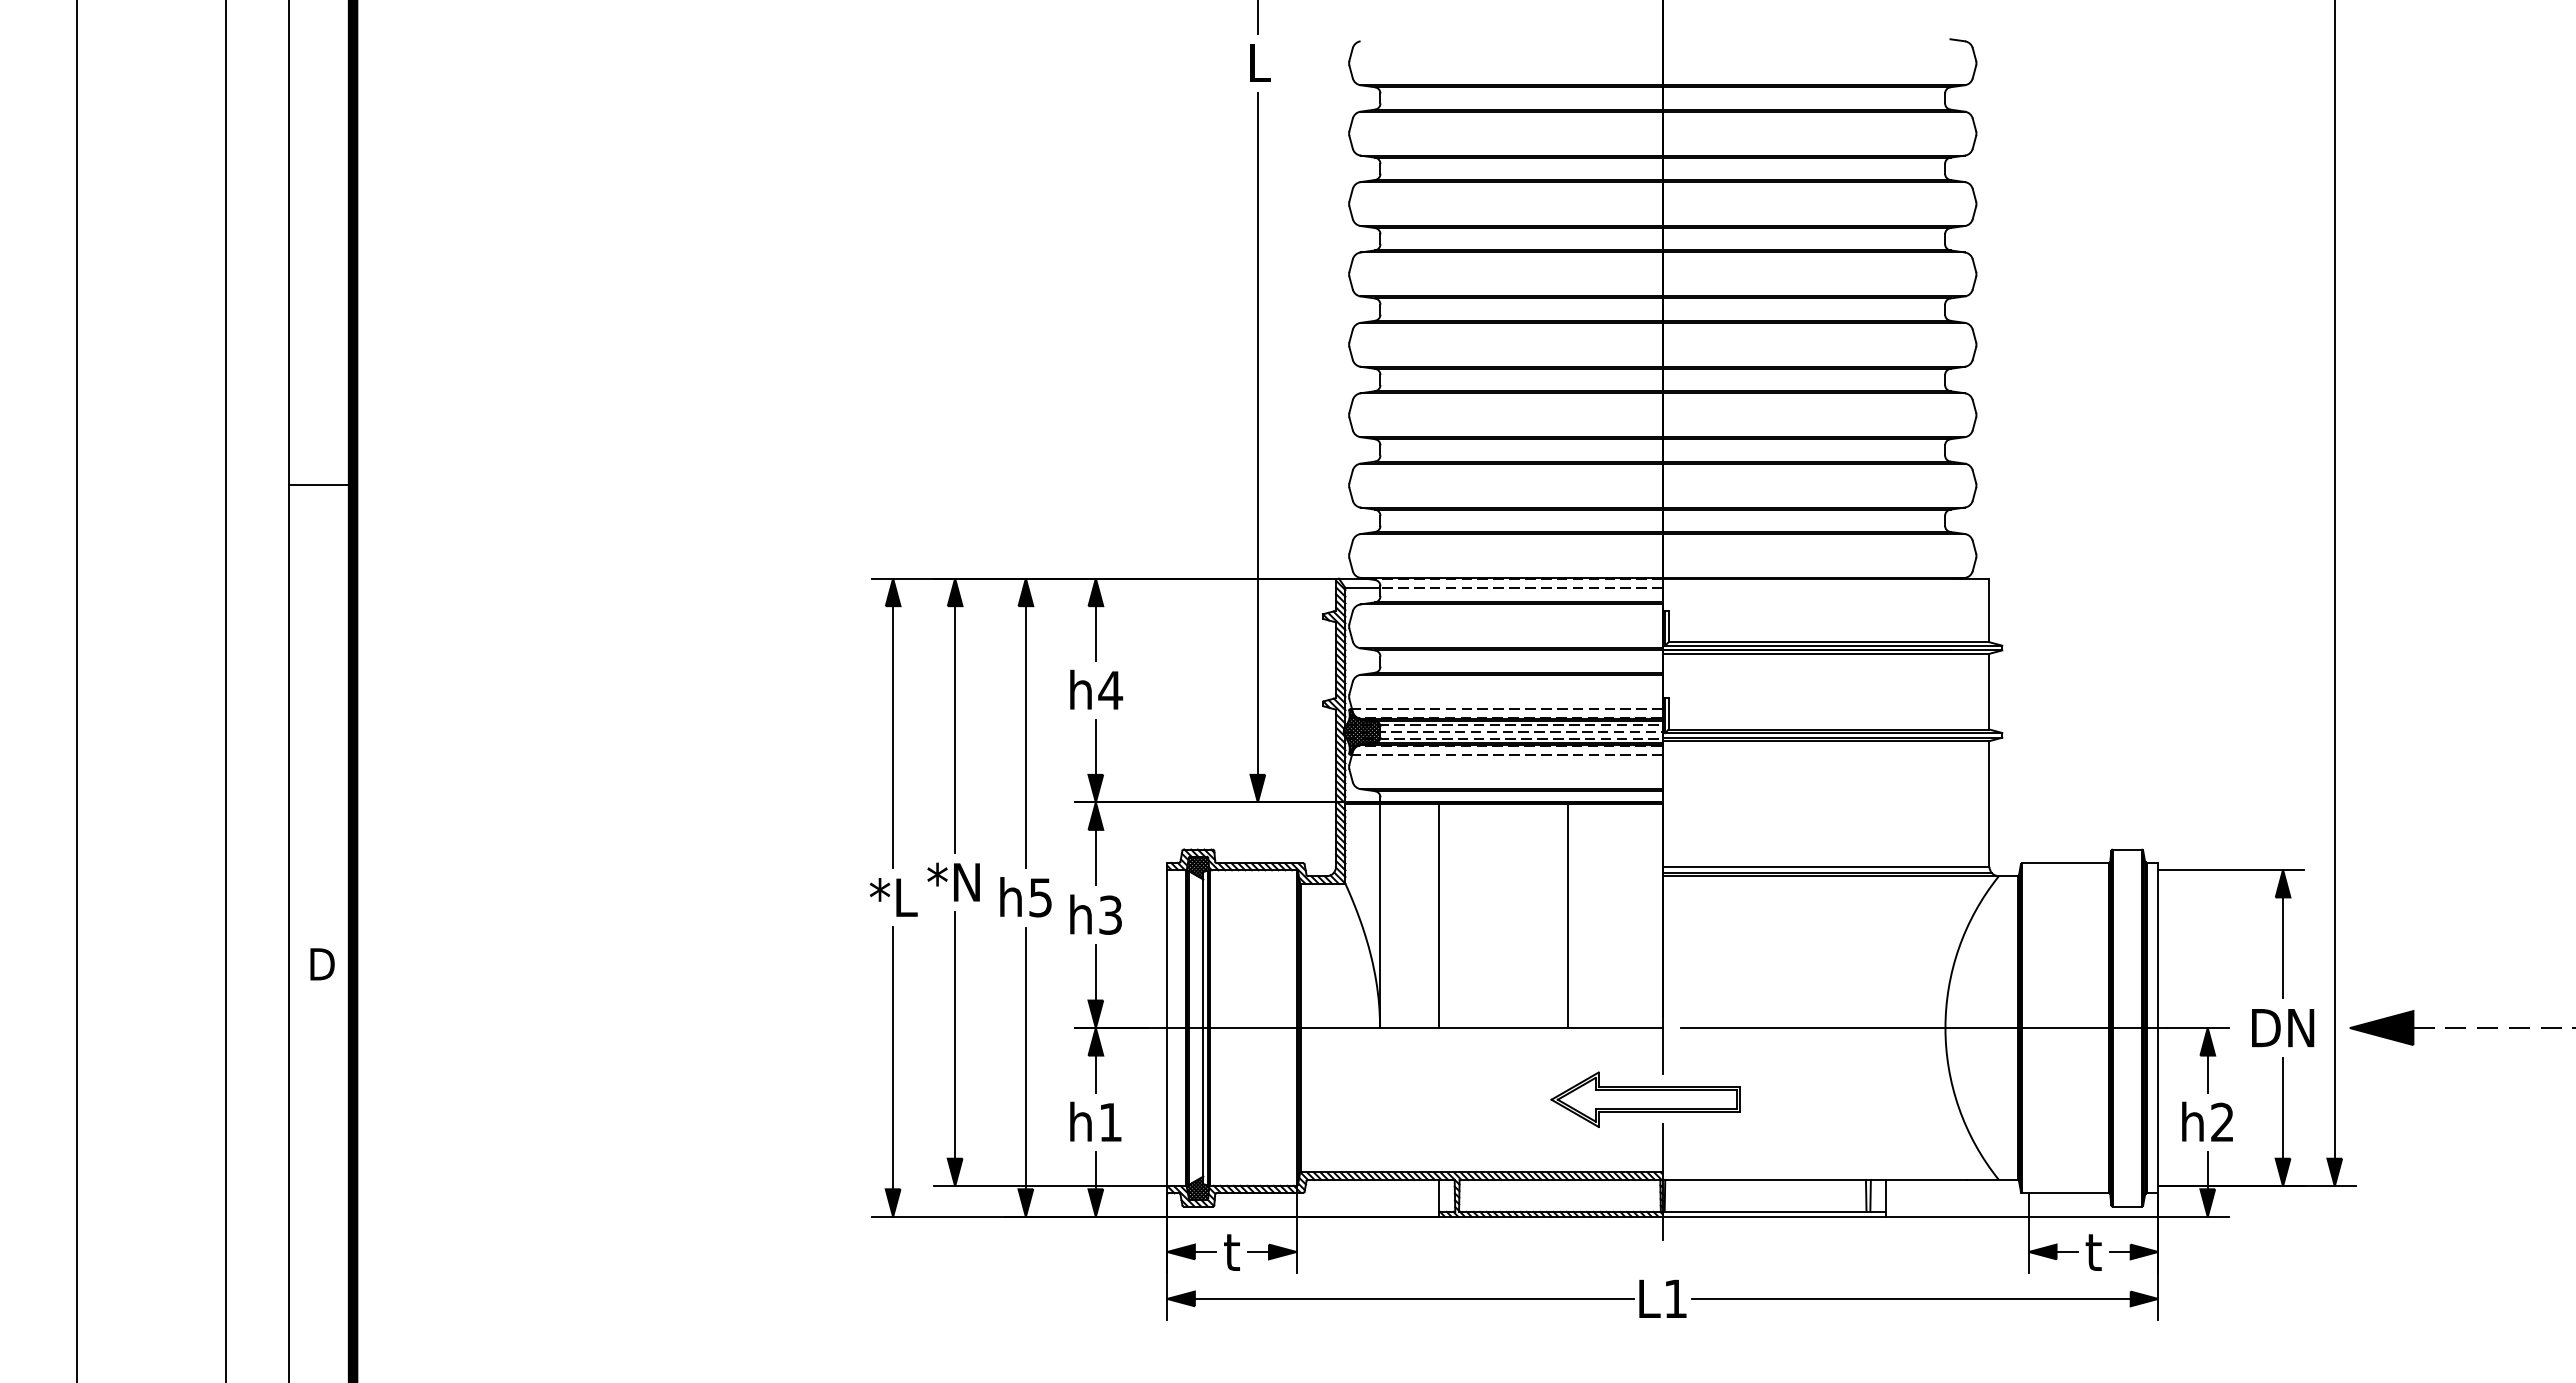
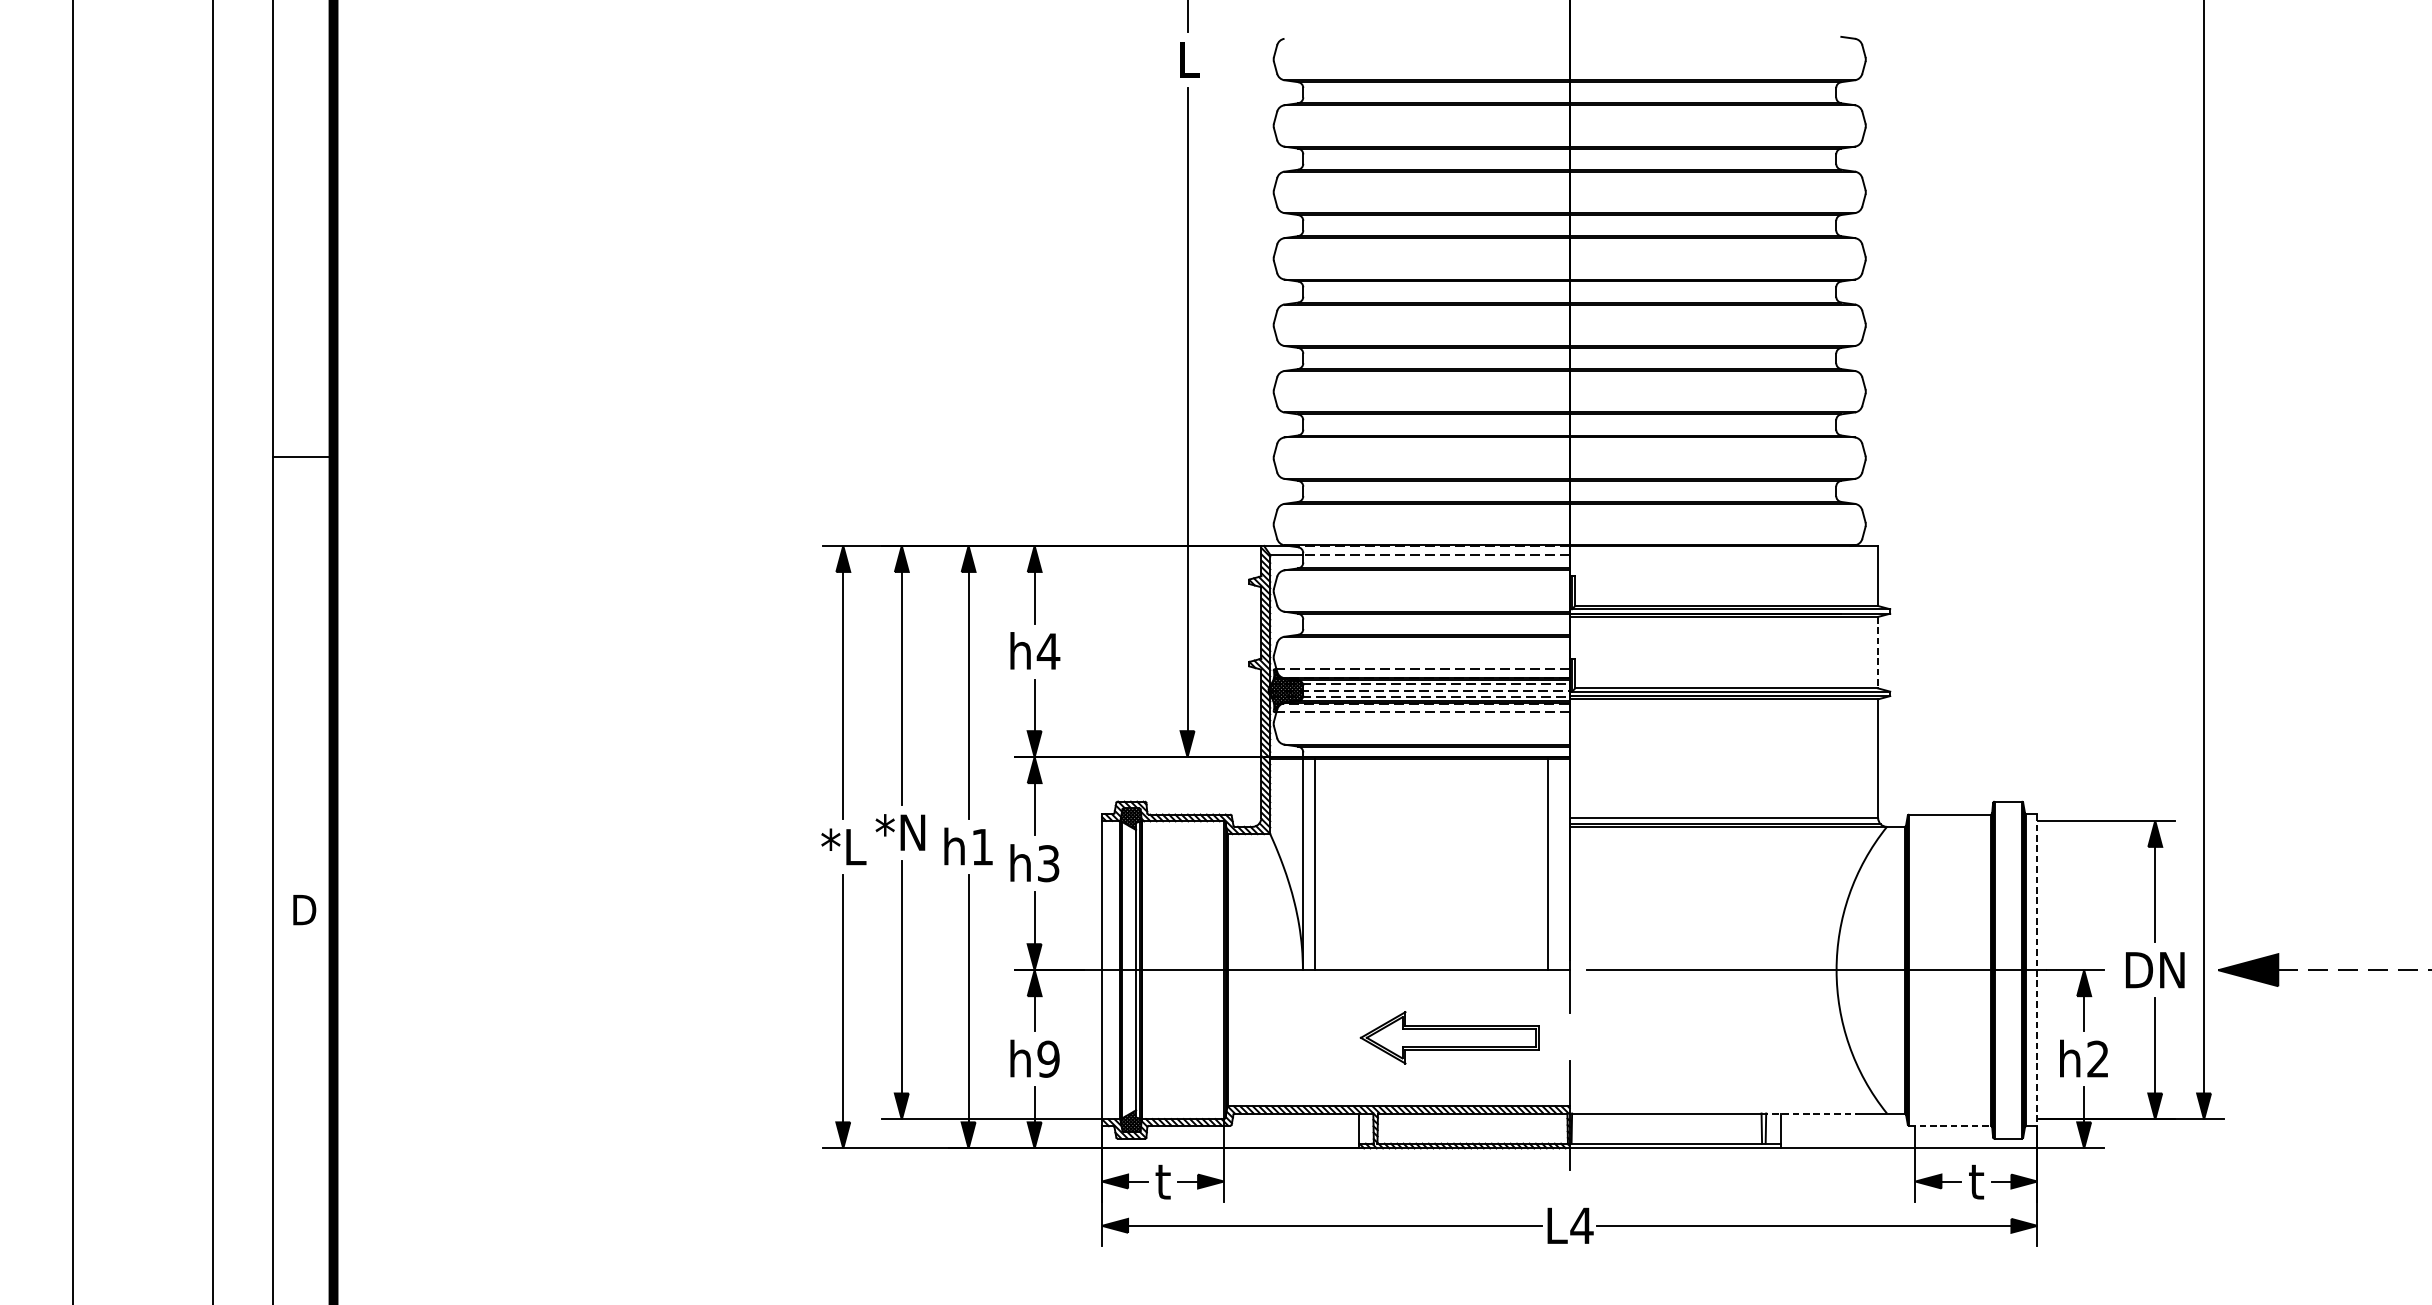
line: (1989, 691) -> (1878, 652), solid -> dashed
text: (1040, 897) -> (982, 846), h5 -> h1
line: (1439, 916) -> (1314, 864), moved
line: (1567, 916) -> (1547, 864), moved
line: (2158, 1028) -> (2037, 970), solid -> dashed
part: (1645, 1099) -> (1449, 1037), moved
text: (1110, 1122) -> (1048, 1059), h1 -> h9
line: (1916, 1179) -> (1809, 1113), solid -> dashed
line: (2066, 1192) -> (1950, 1125), solid -> dashed
text: (1675, 1298) -> (1581, 1225), L1 -> L4

